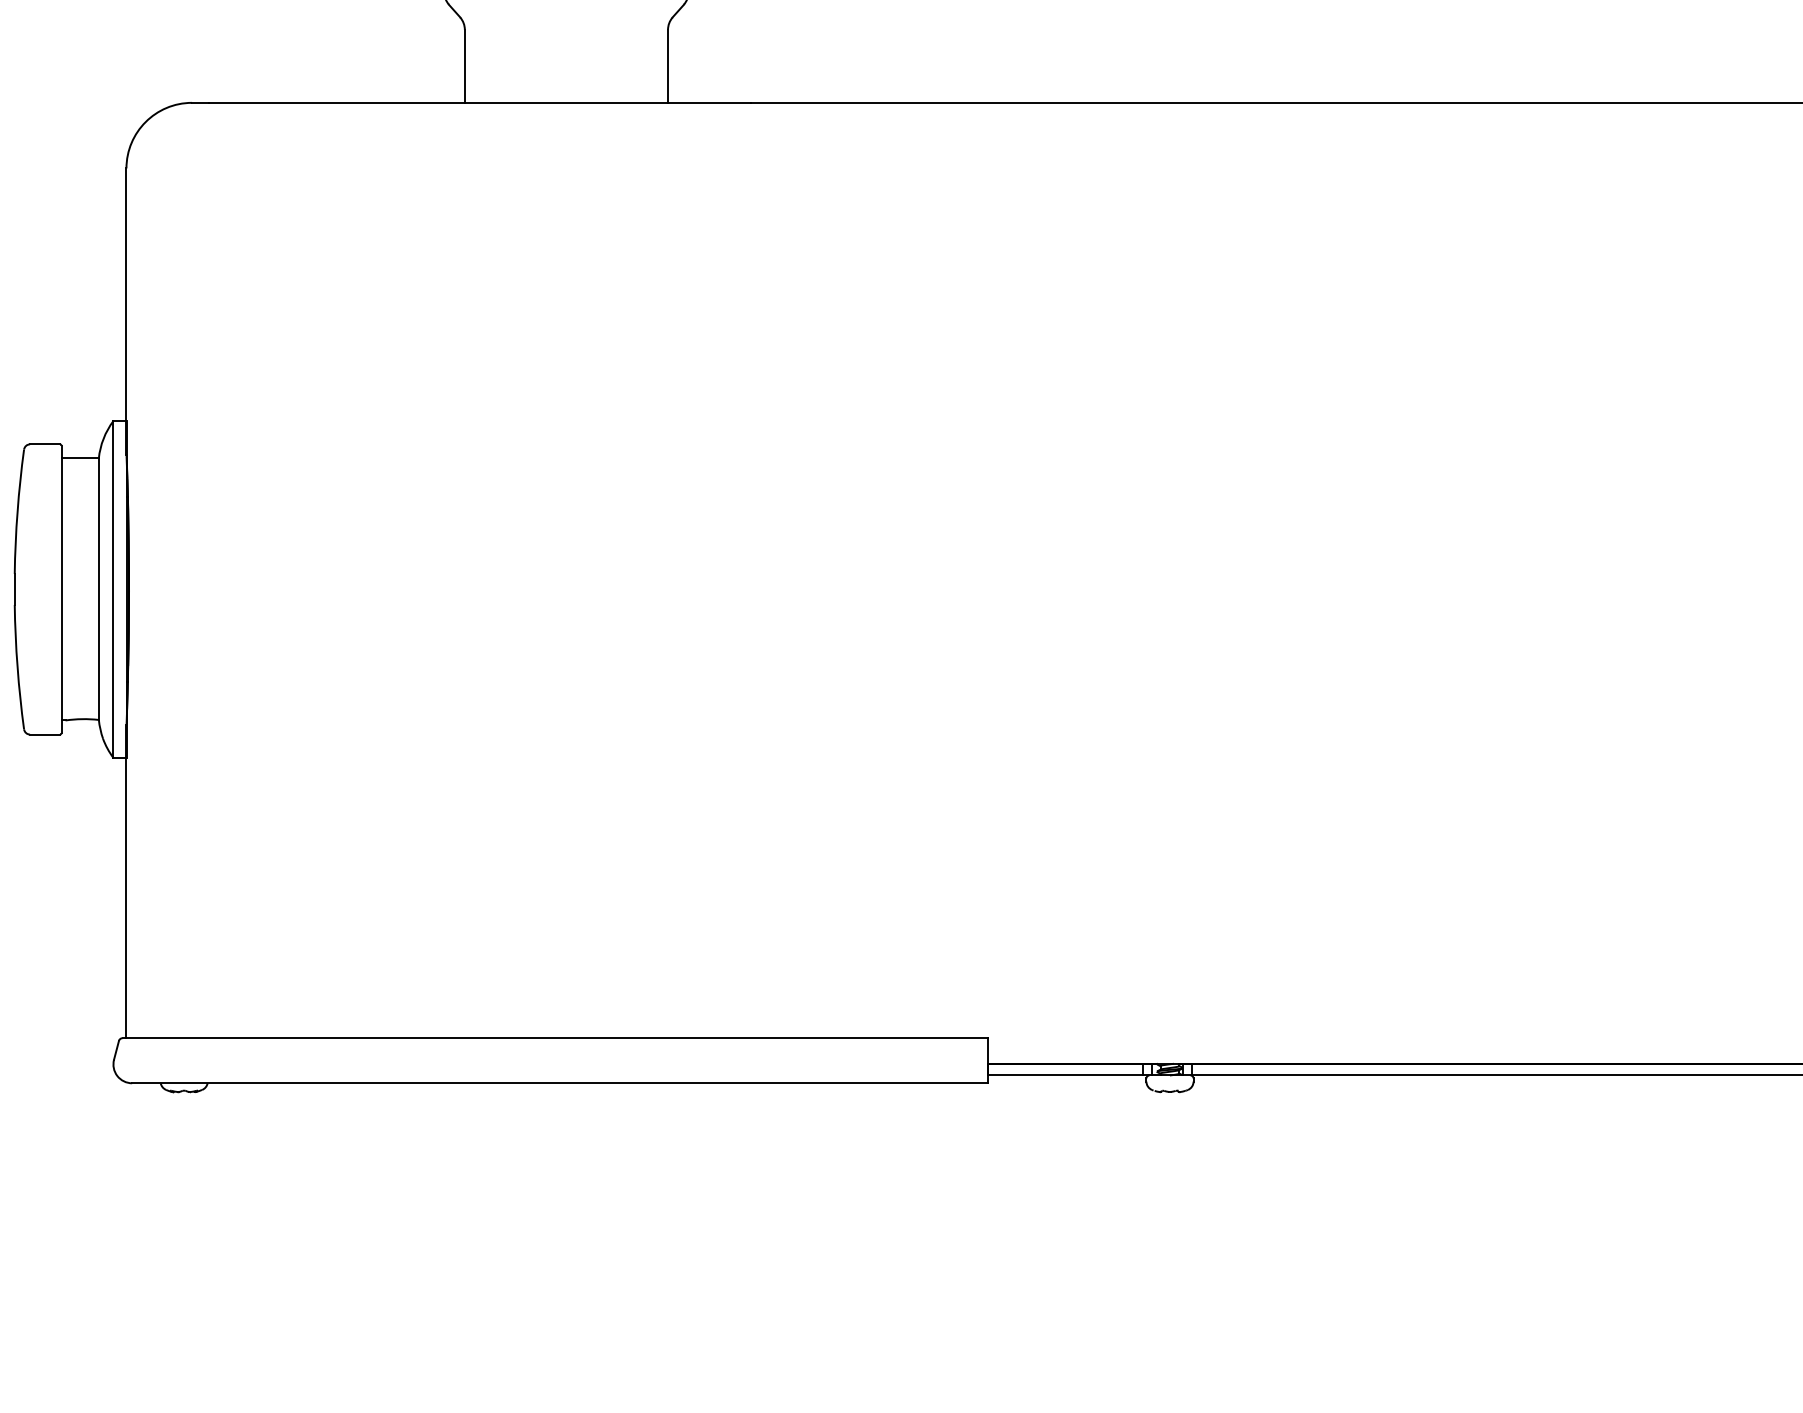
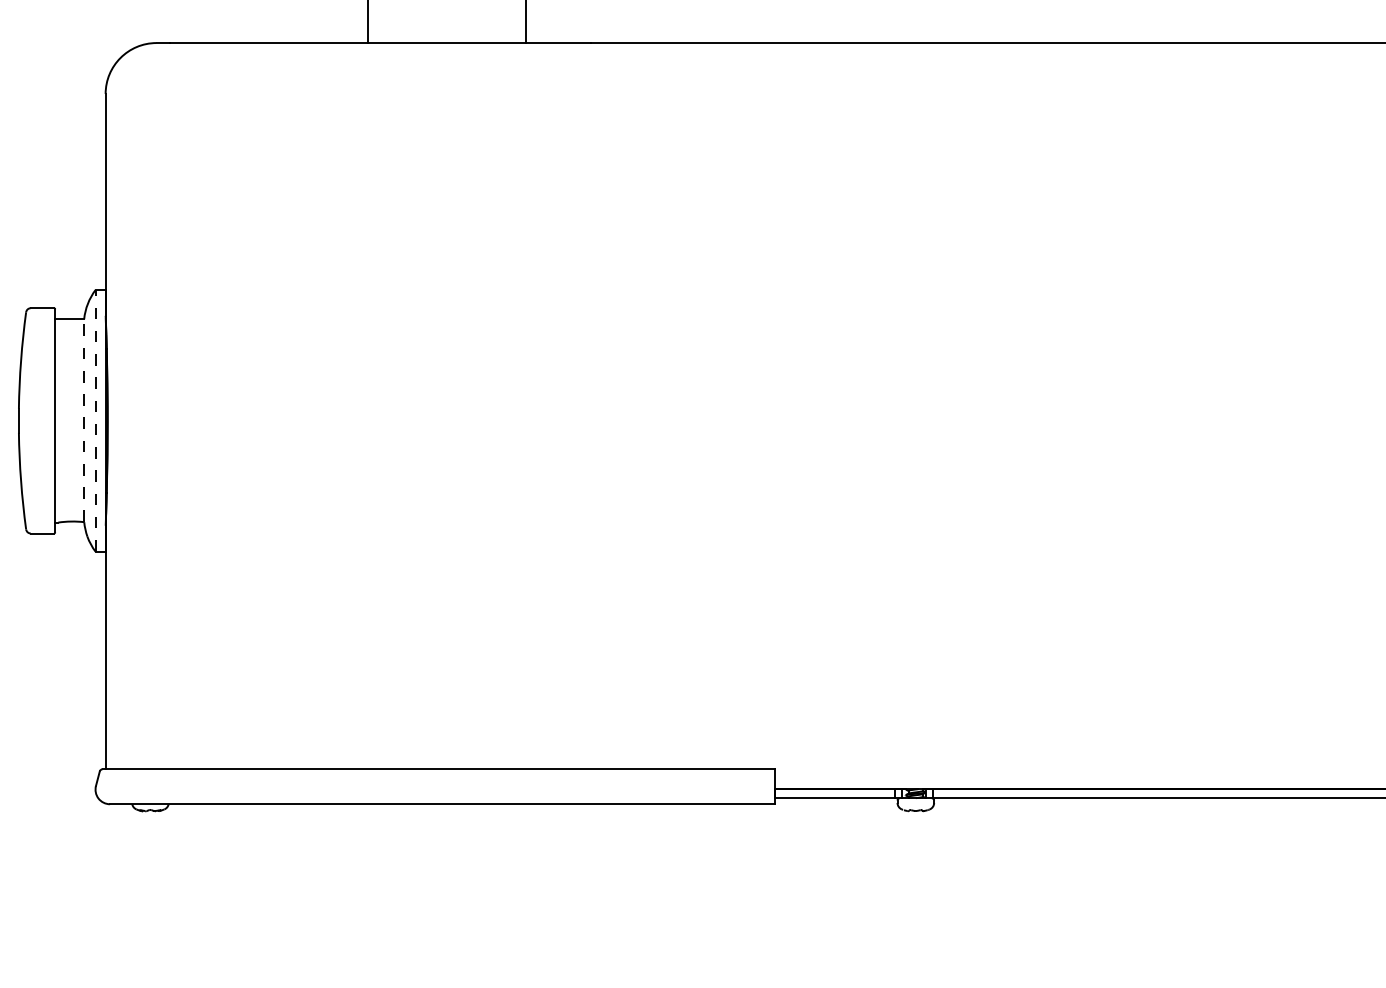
line: (113, 588) -> (95, 420), solid -> dashed
line: (98, 589) -> (83, 420), solid -> dashed

